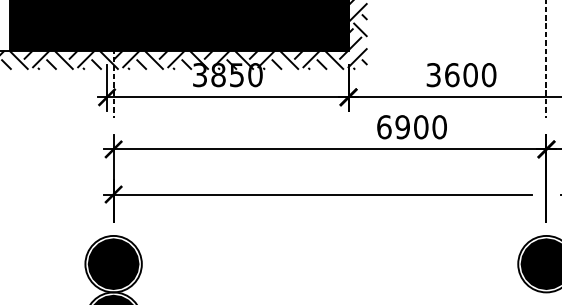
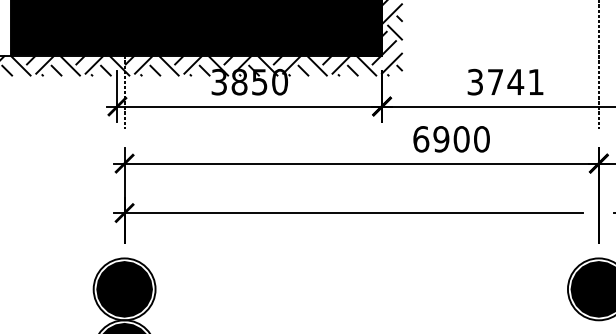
text: (470, 74) -> (515, 81), 3600 -> 3741

